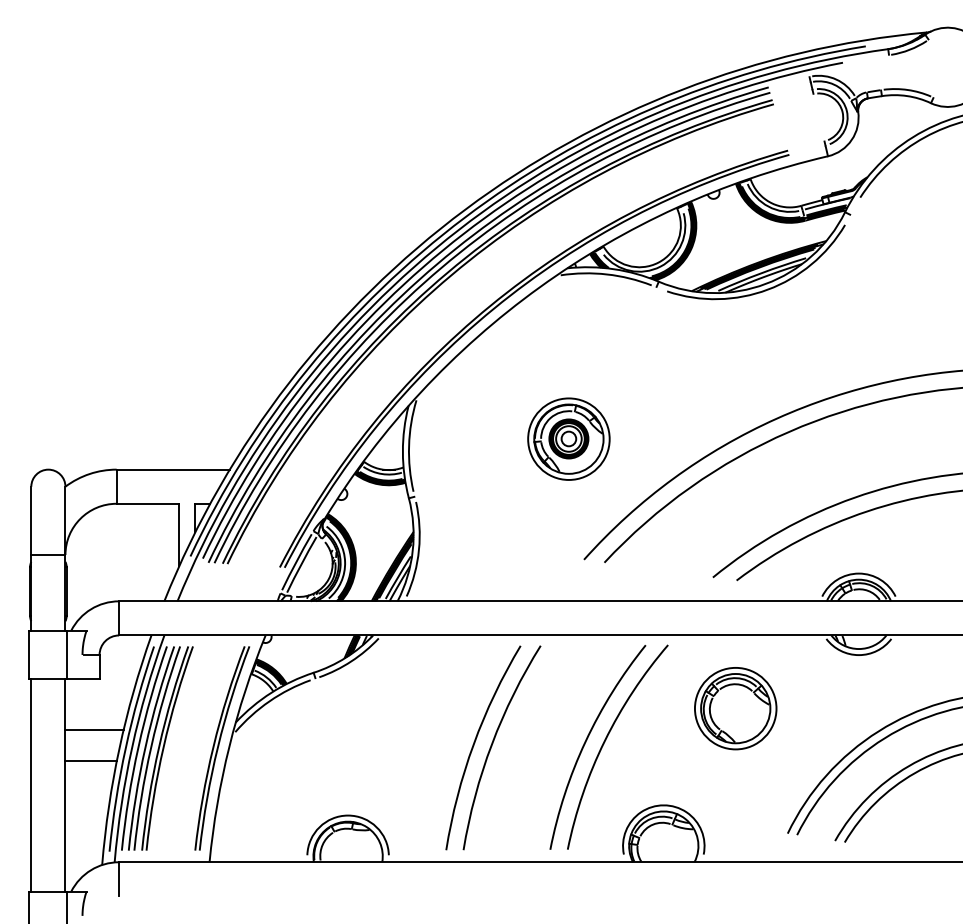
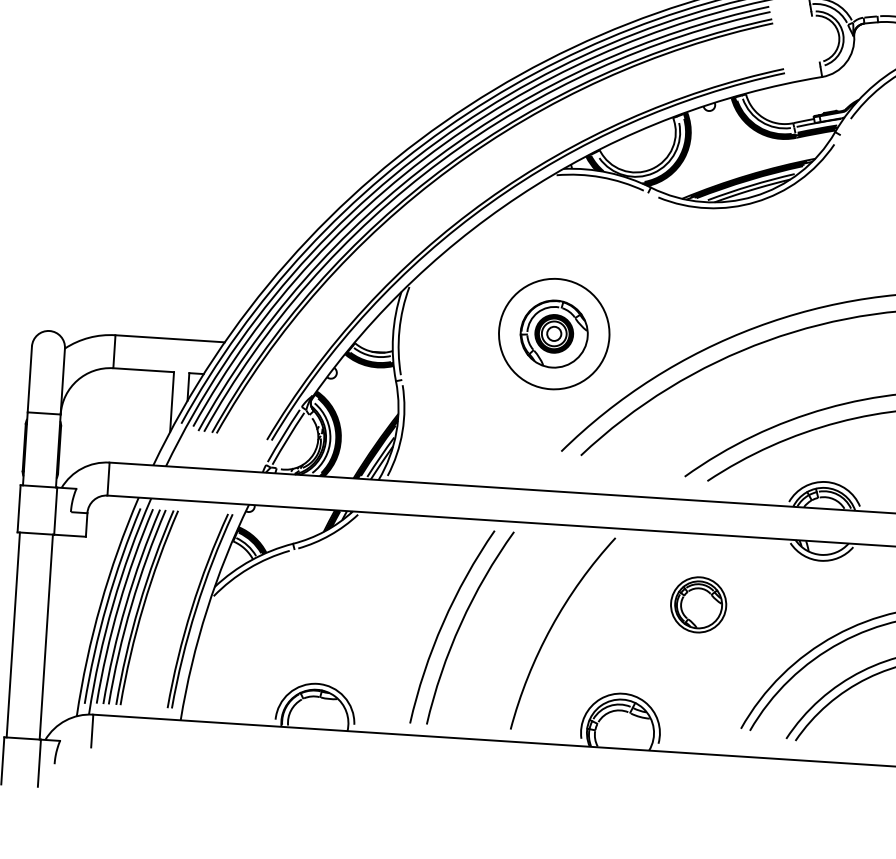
circle: (568, 438) -> (553, 333), size x1.4
part: (735, 708) -> (698, 604), size x0.7
line: (94, 730) -> (77, 585), removed
arc: (606, 740) -> (571, 627), removed
line: (90, 760) -> (72, 614), removed

